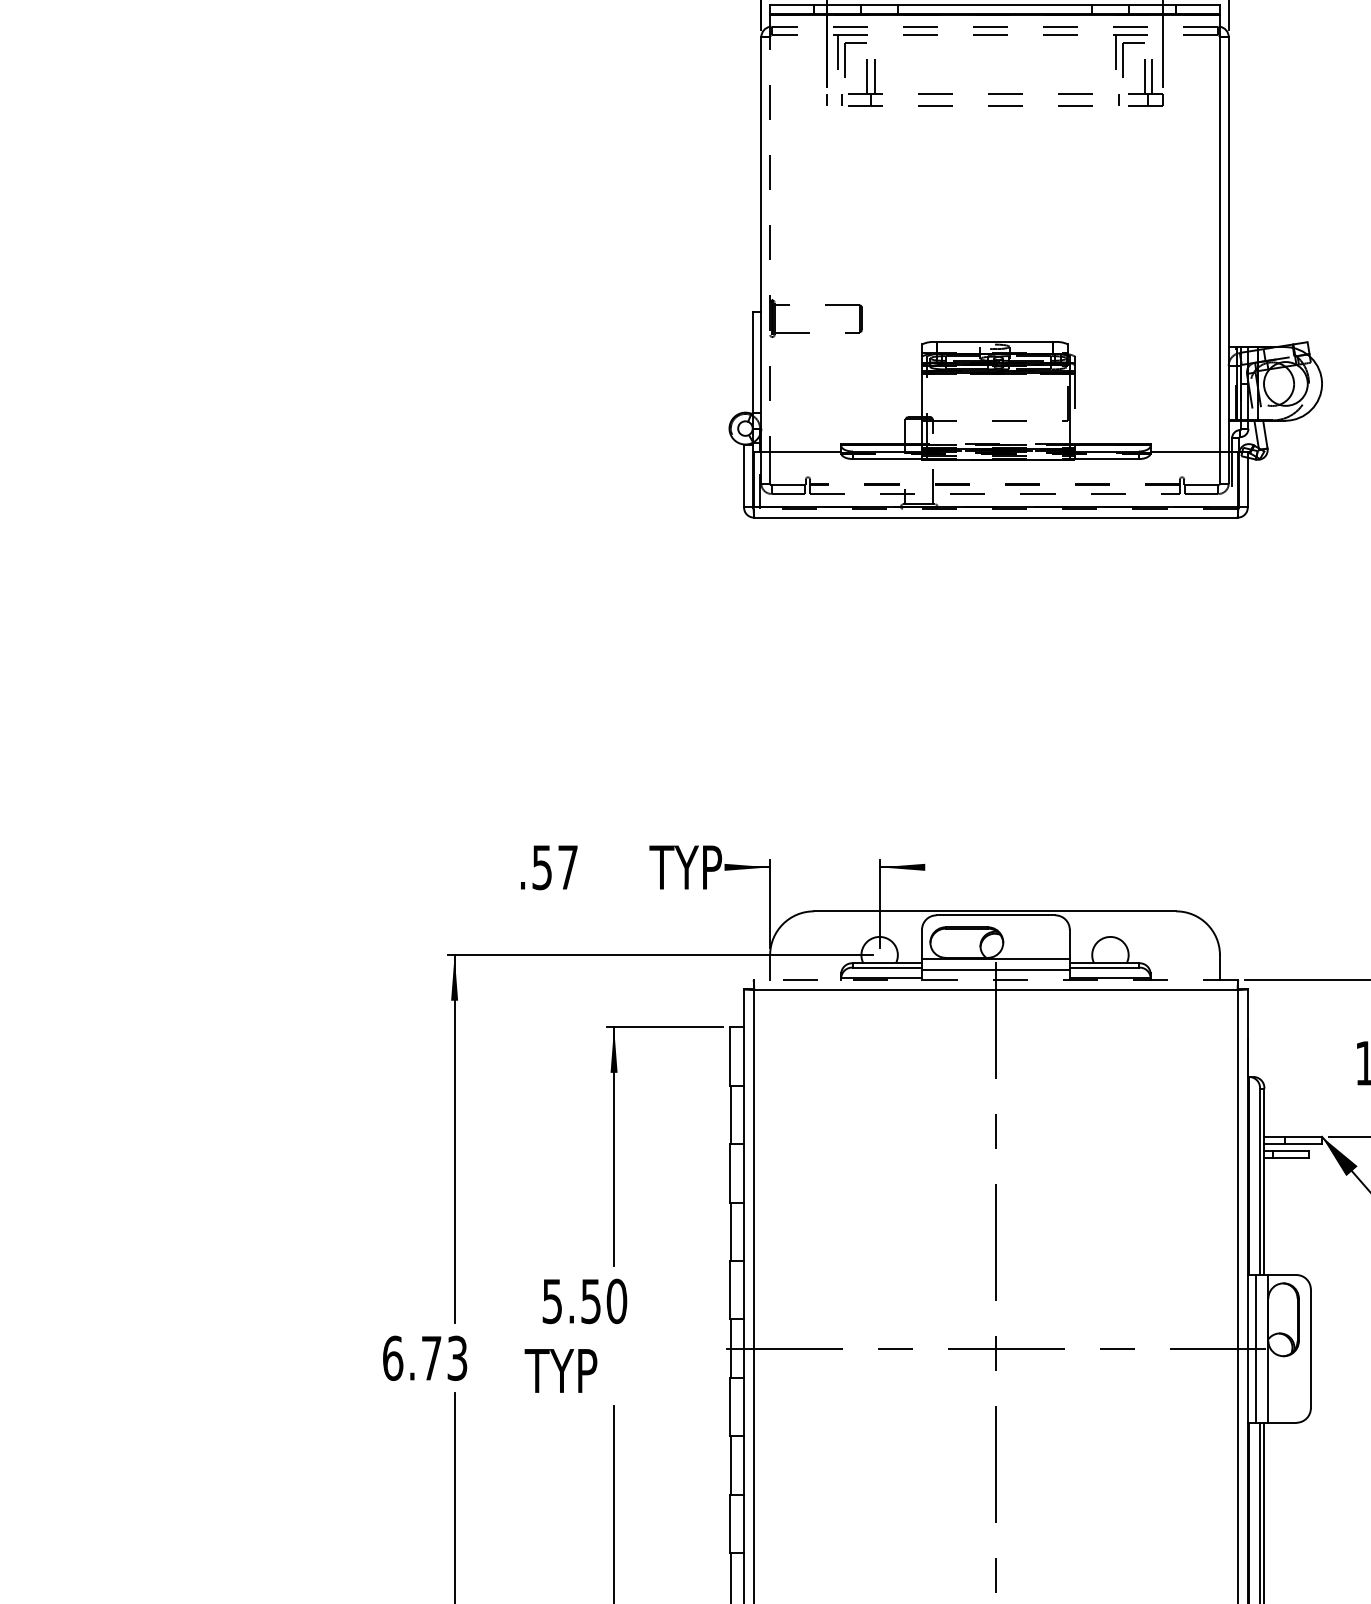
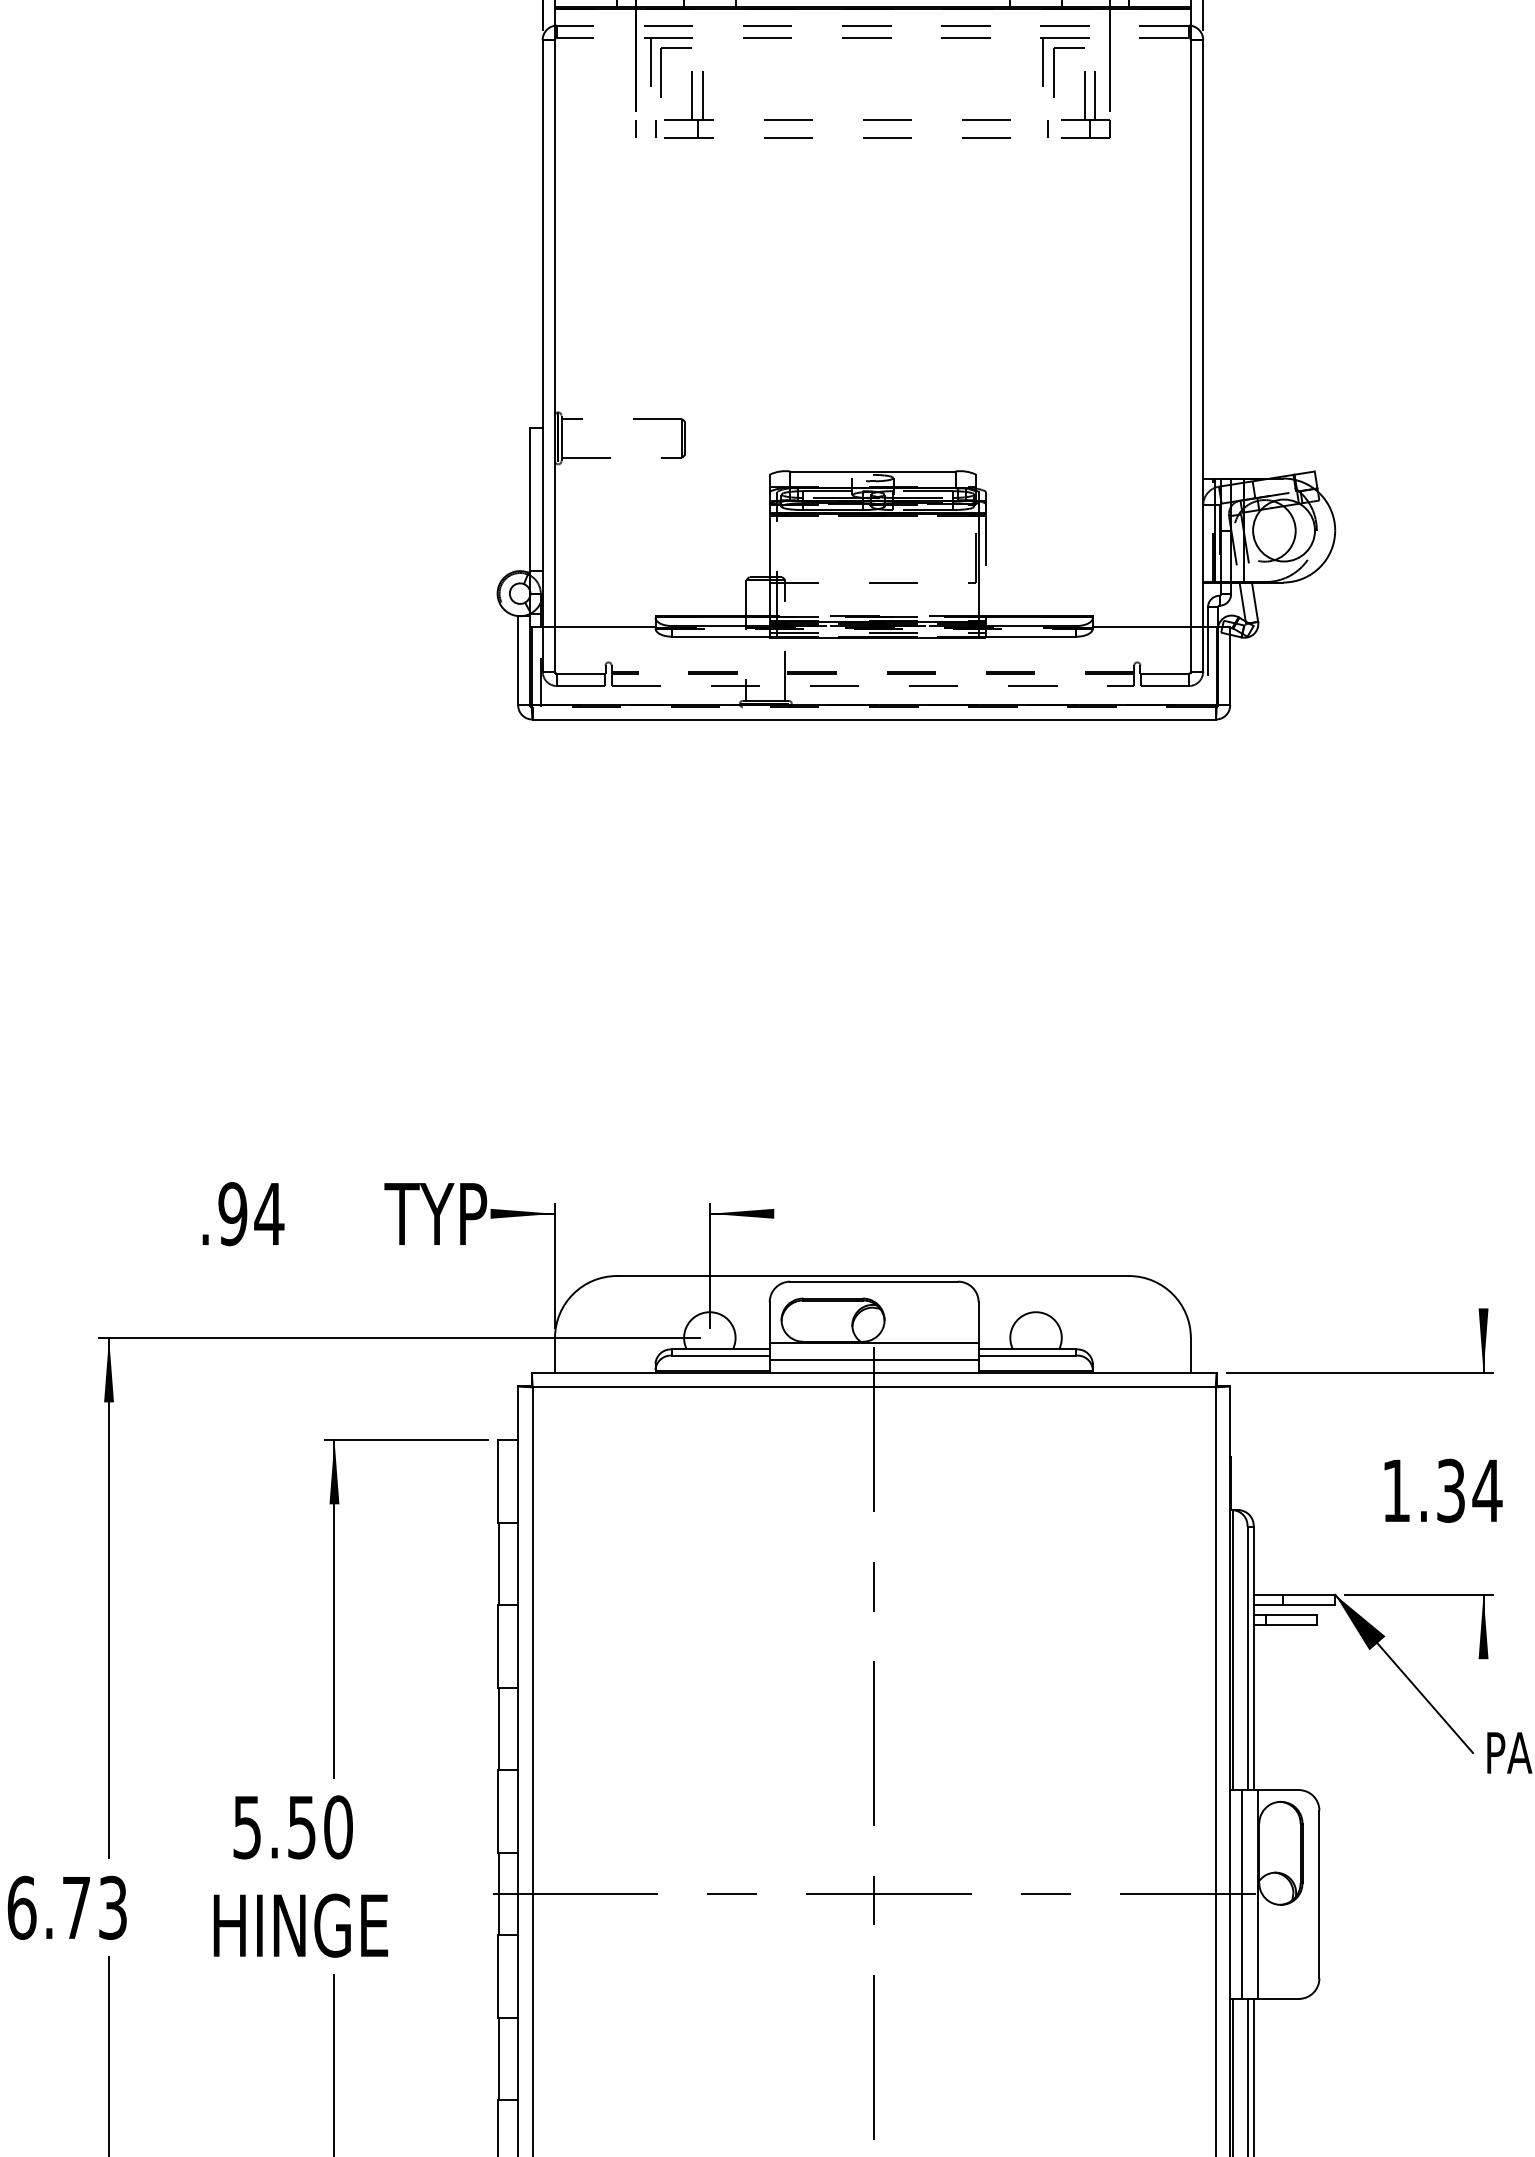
line: (770, 234) -> (555, 319), dashed -> solid
text: (555, 866) -> (251, 1212), .57 -> .94
line: (995, 979) -> (873, 1372), dashed -> solid
text: (587, 1370) -> (296, 1925), TYP -> HINGE

